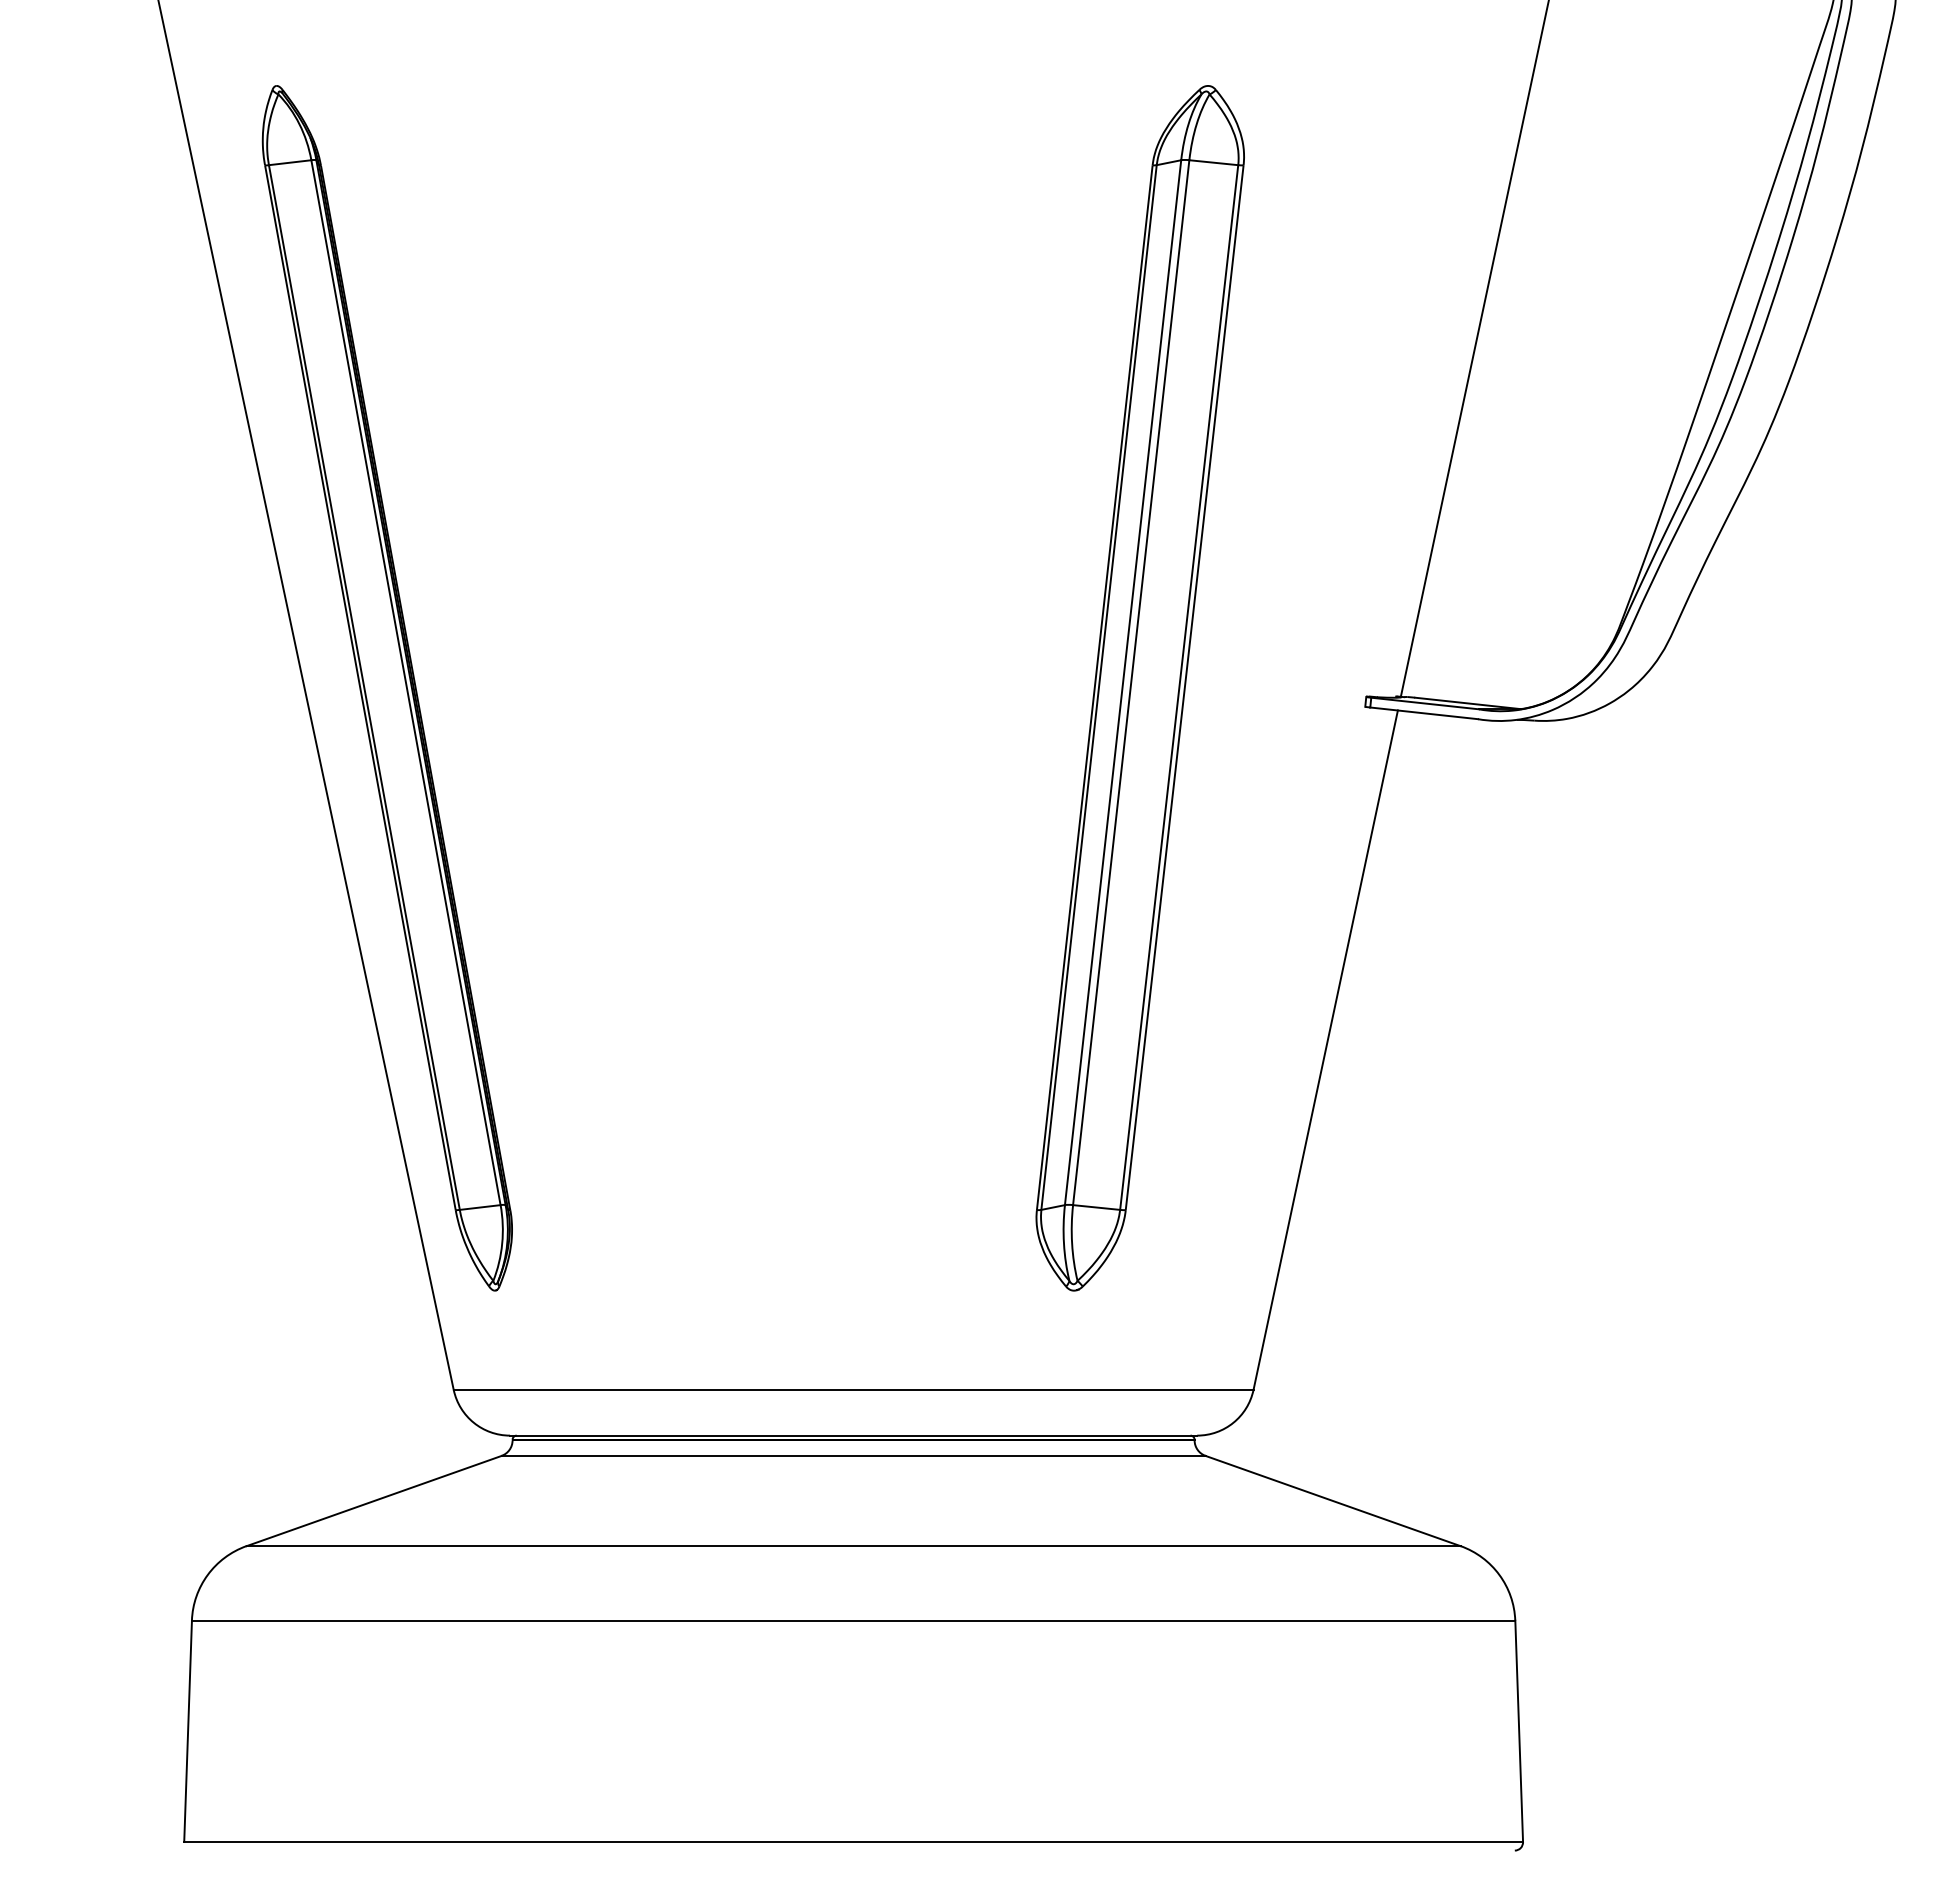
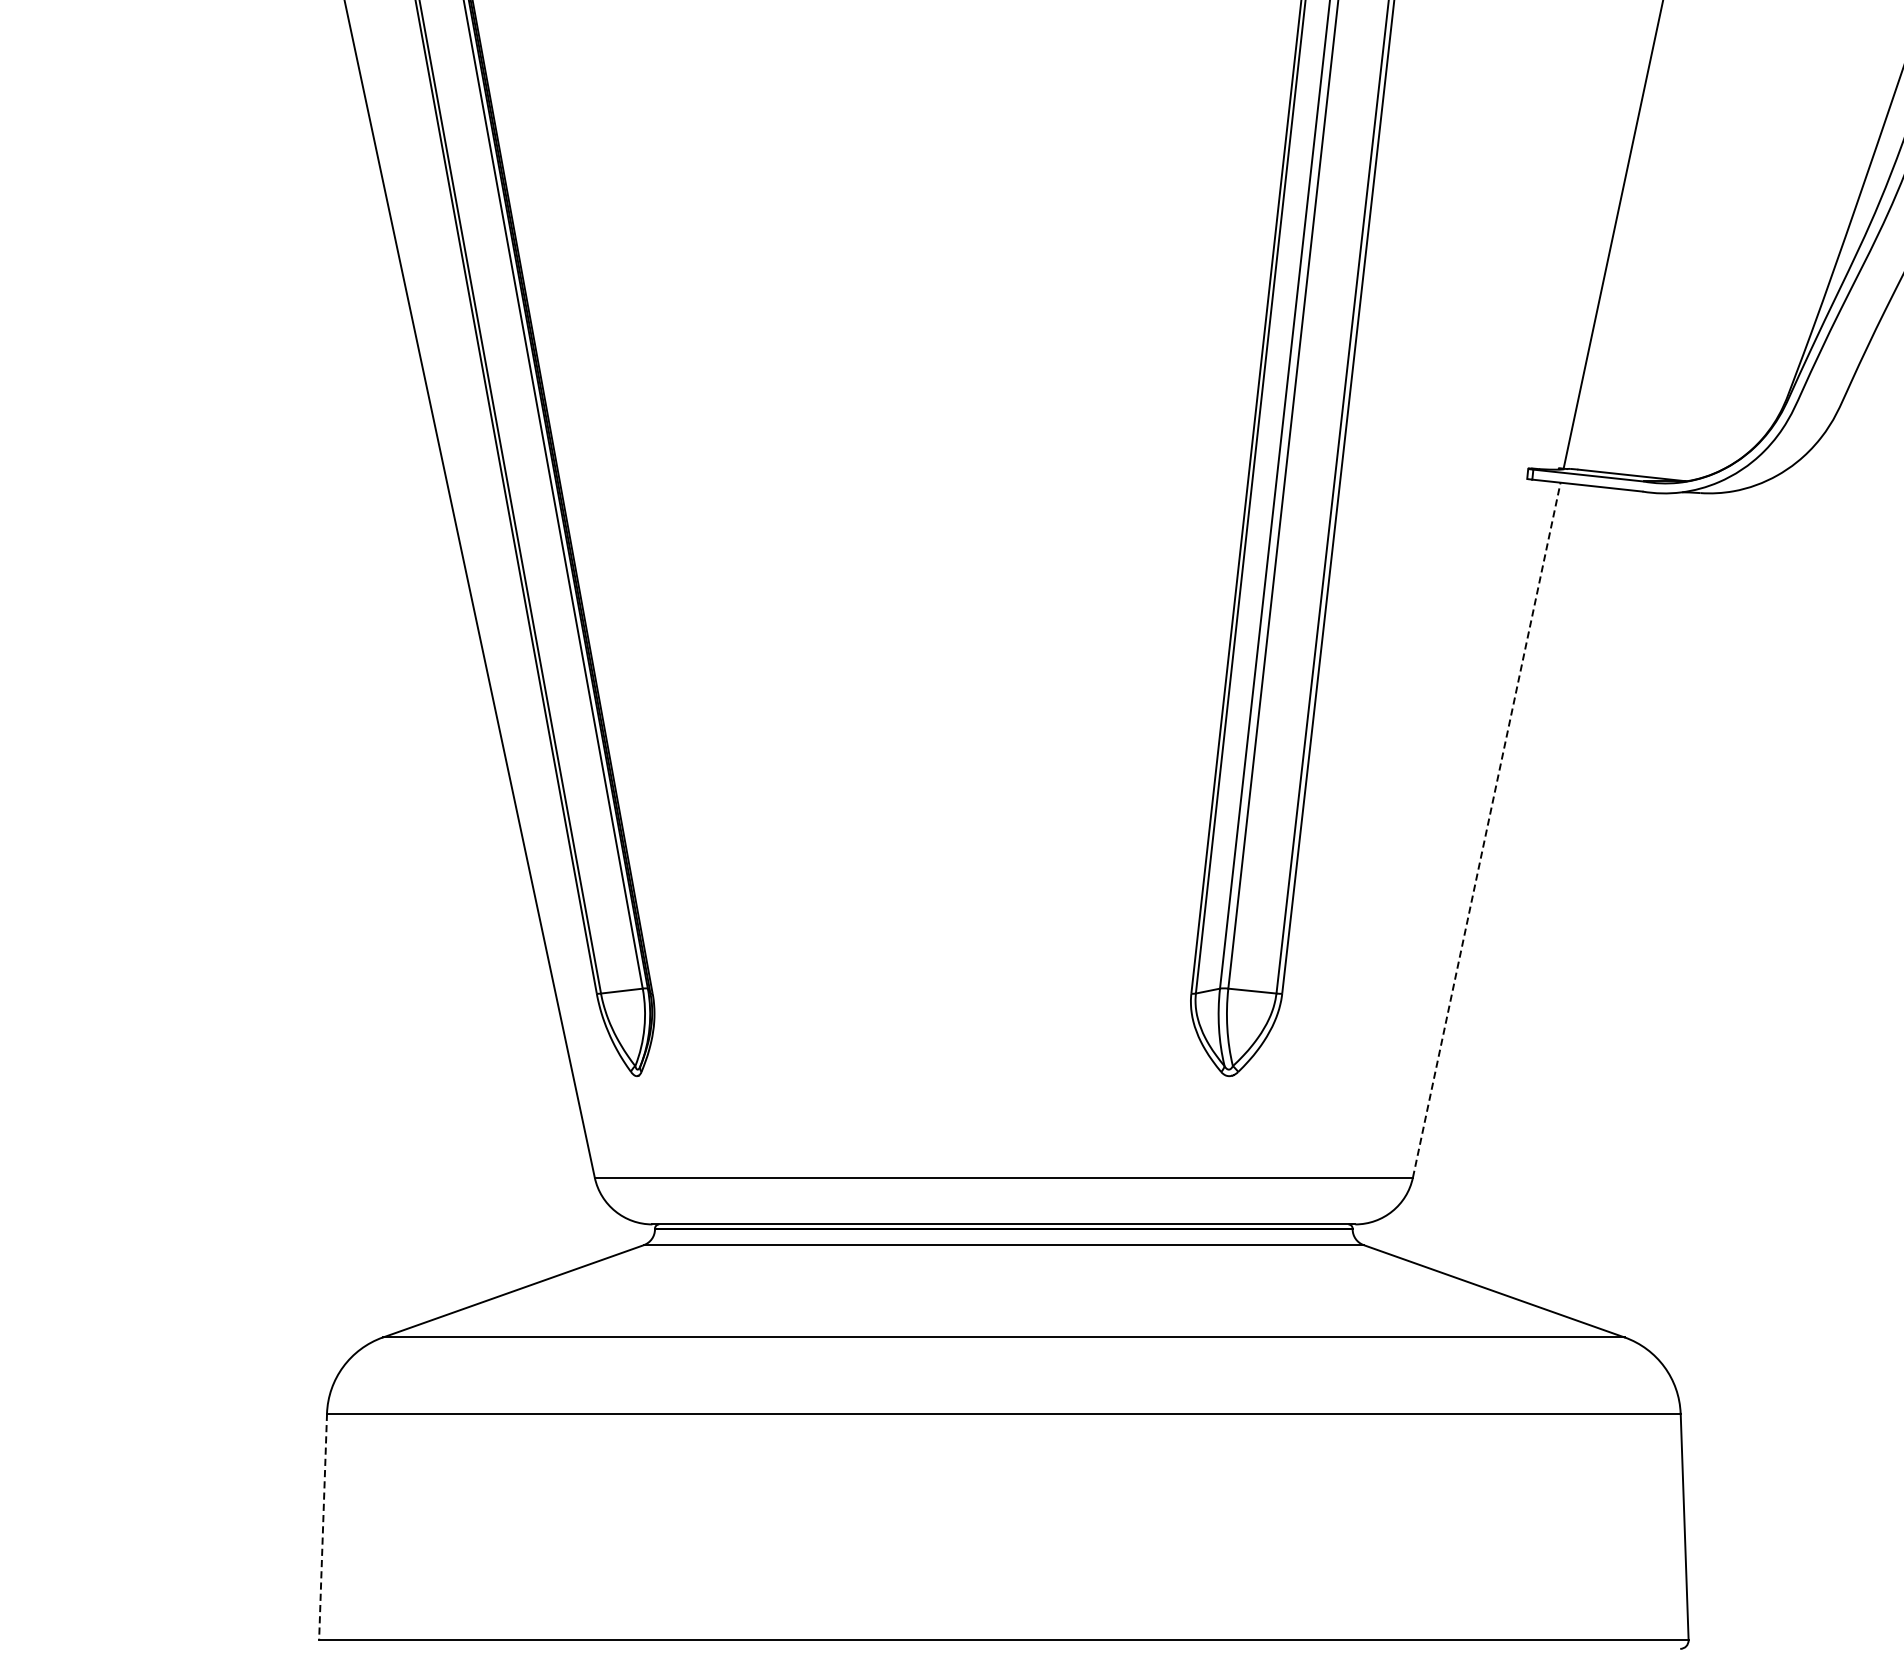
line: (1325, 1049) -> (1486, 829), solid -> dashed
line: (188, 1731) -> (323, 1527), solid -> dashed

